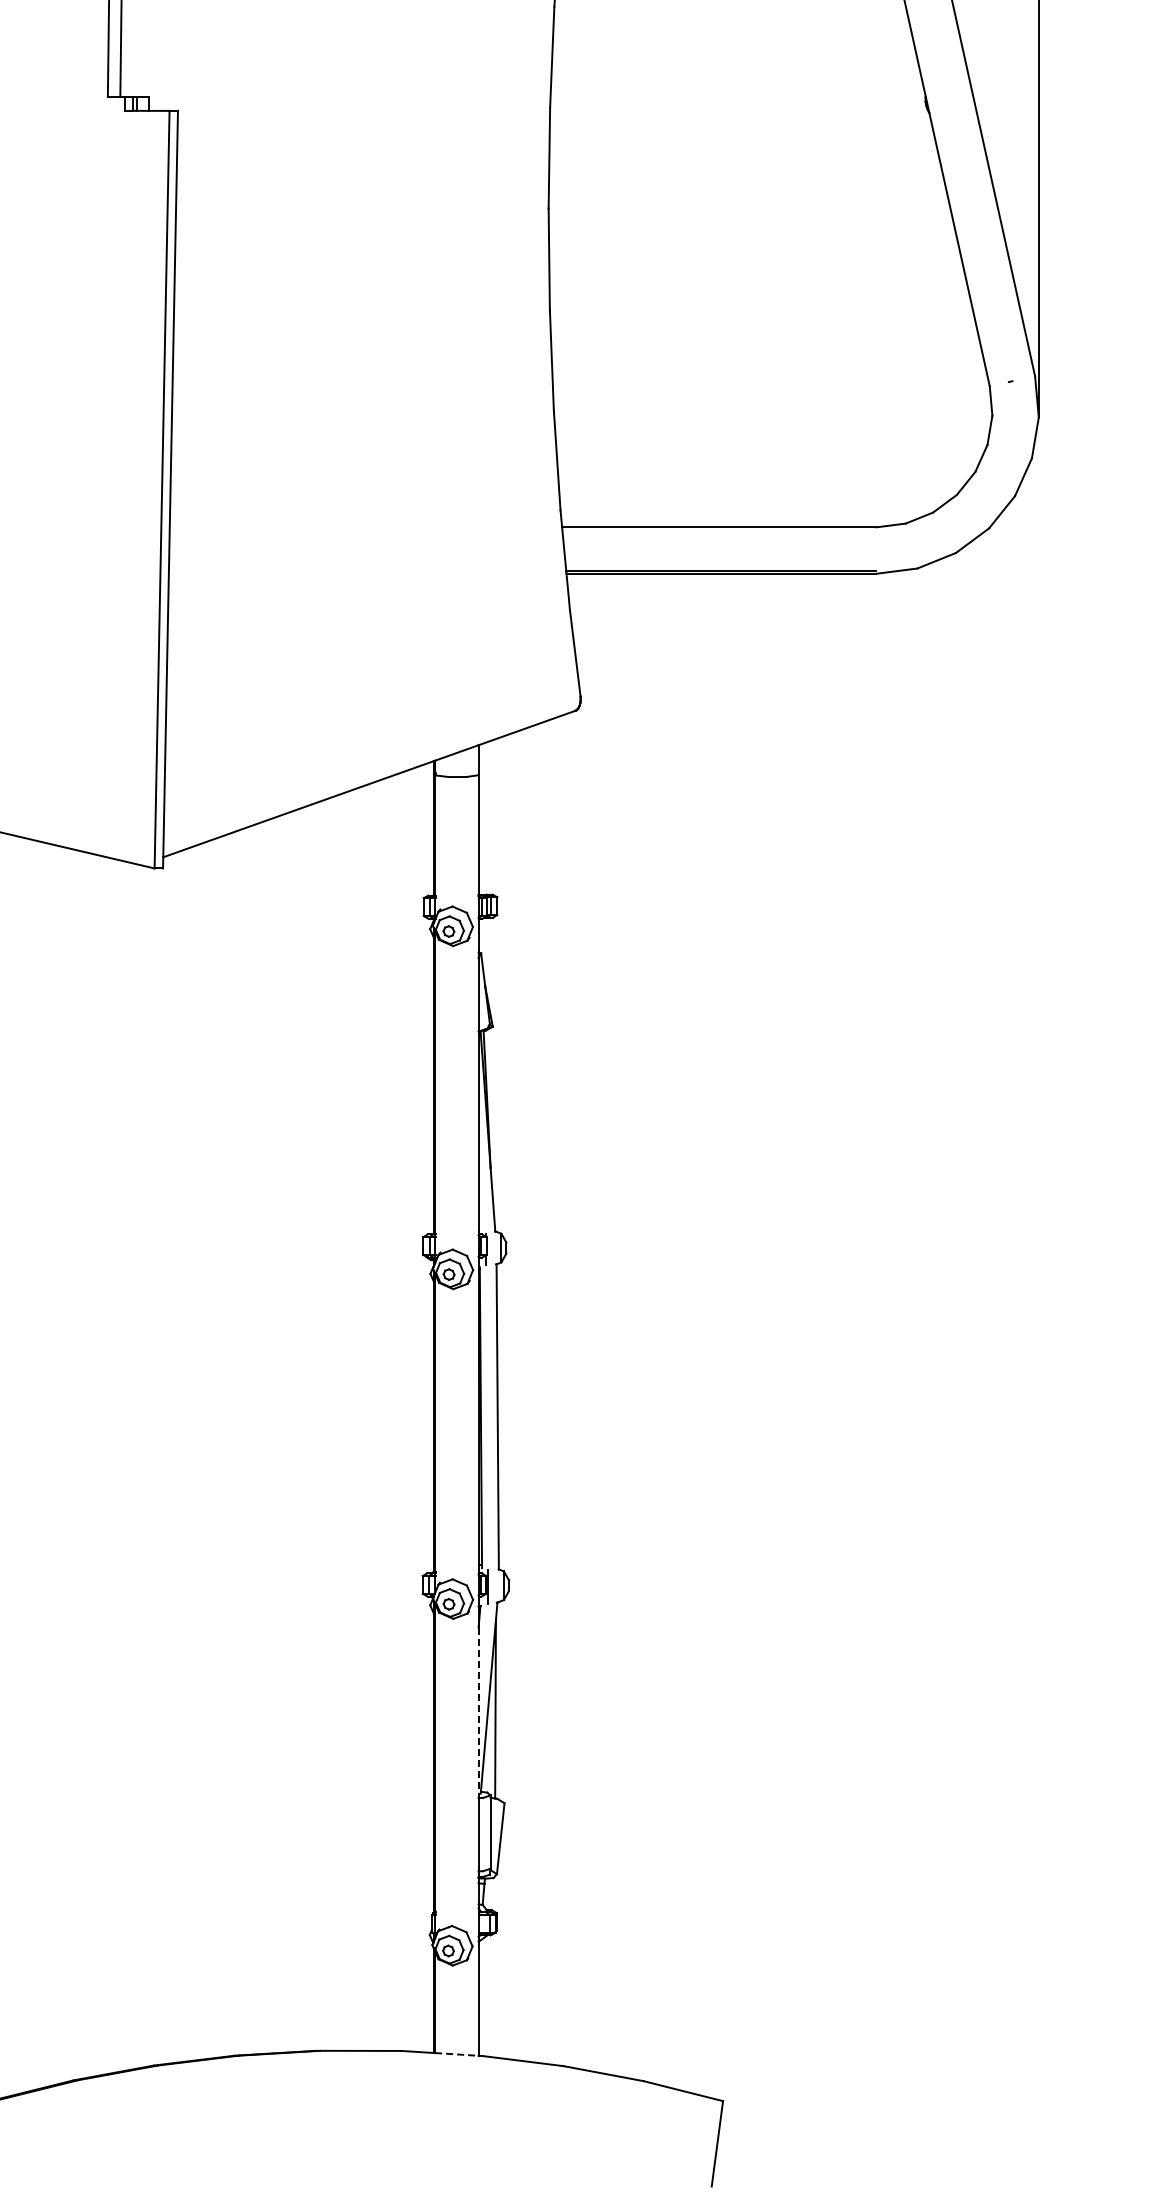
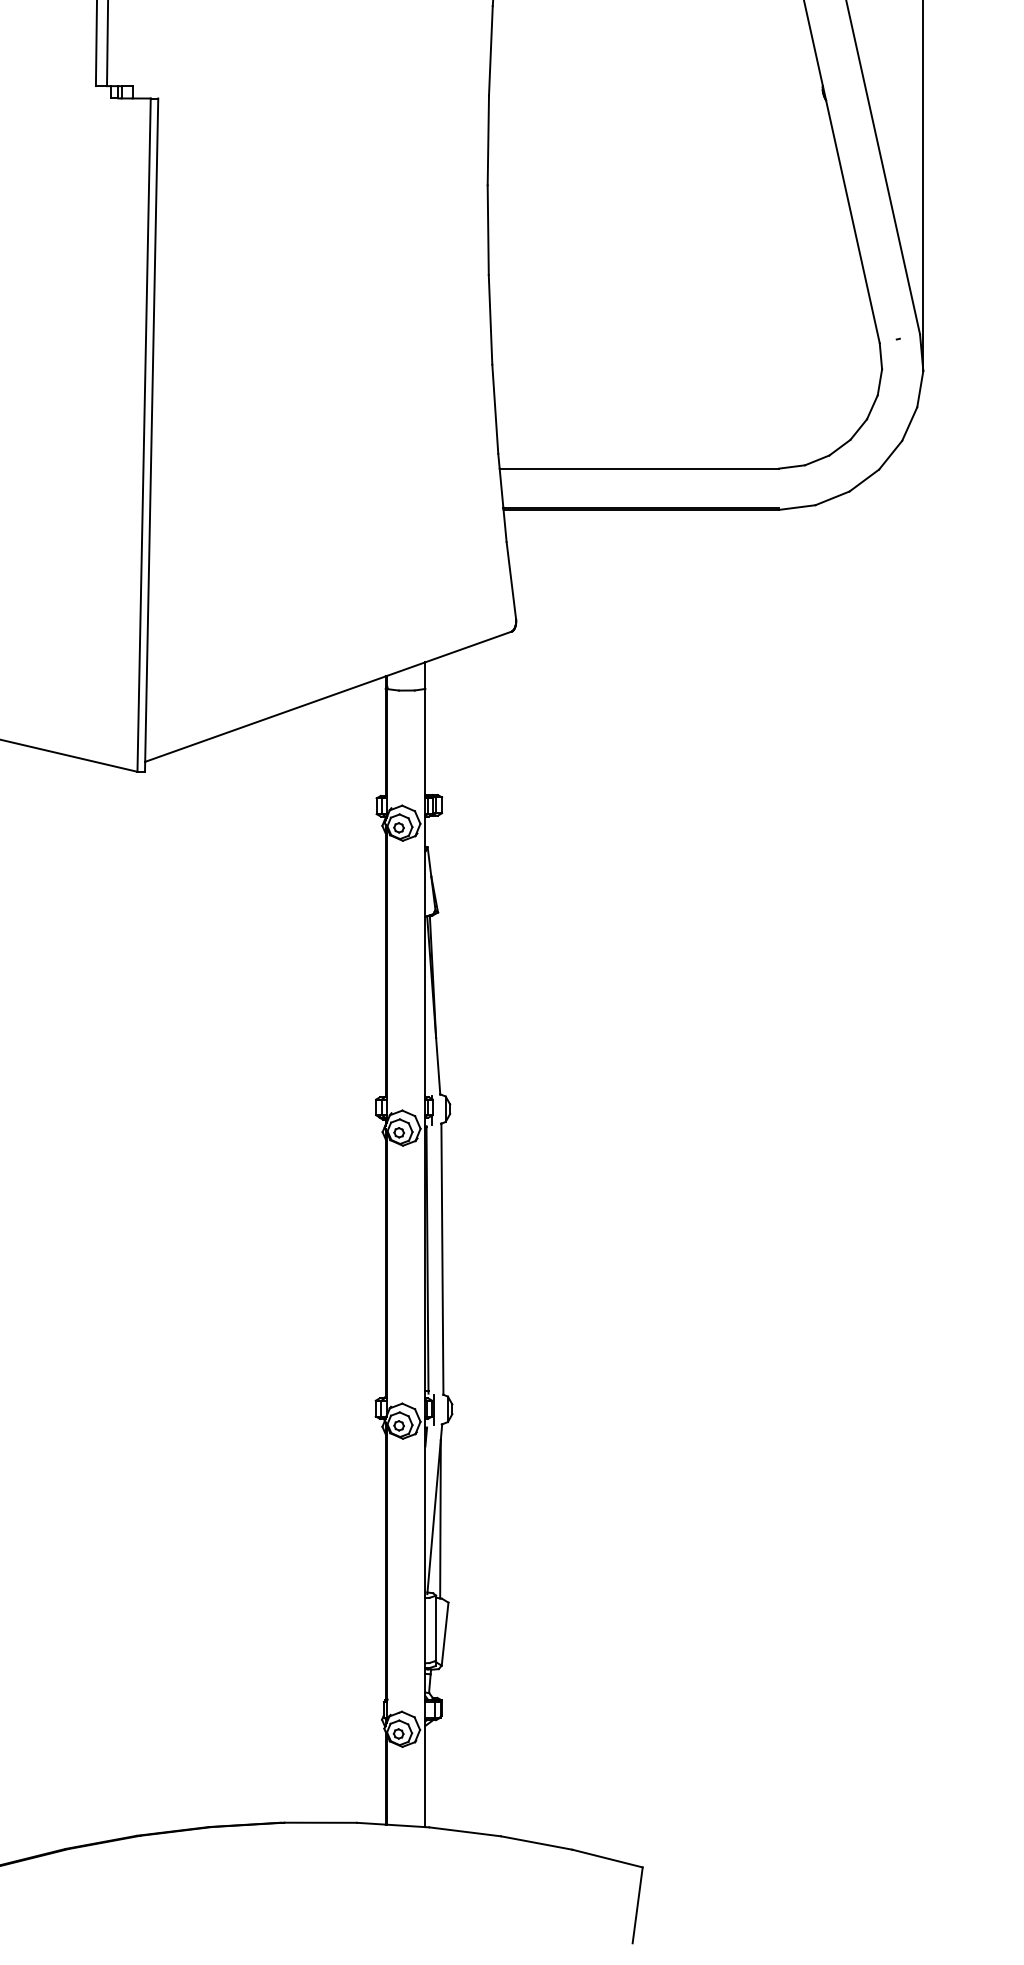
line: (478, 1712) -> (425, 1522), dashed -> solid
line: (456, 2054) -> (405, 1825), dashed -> solid

